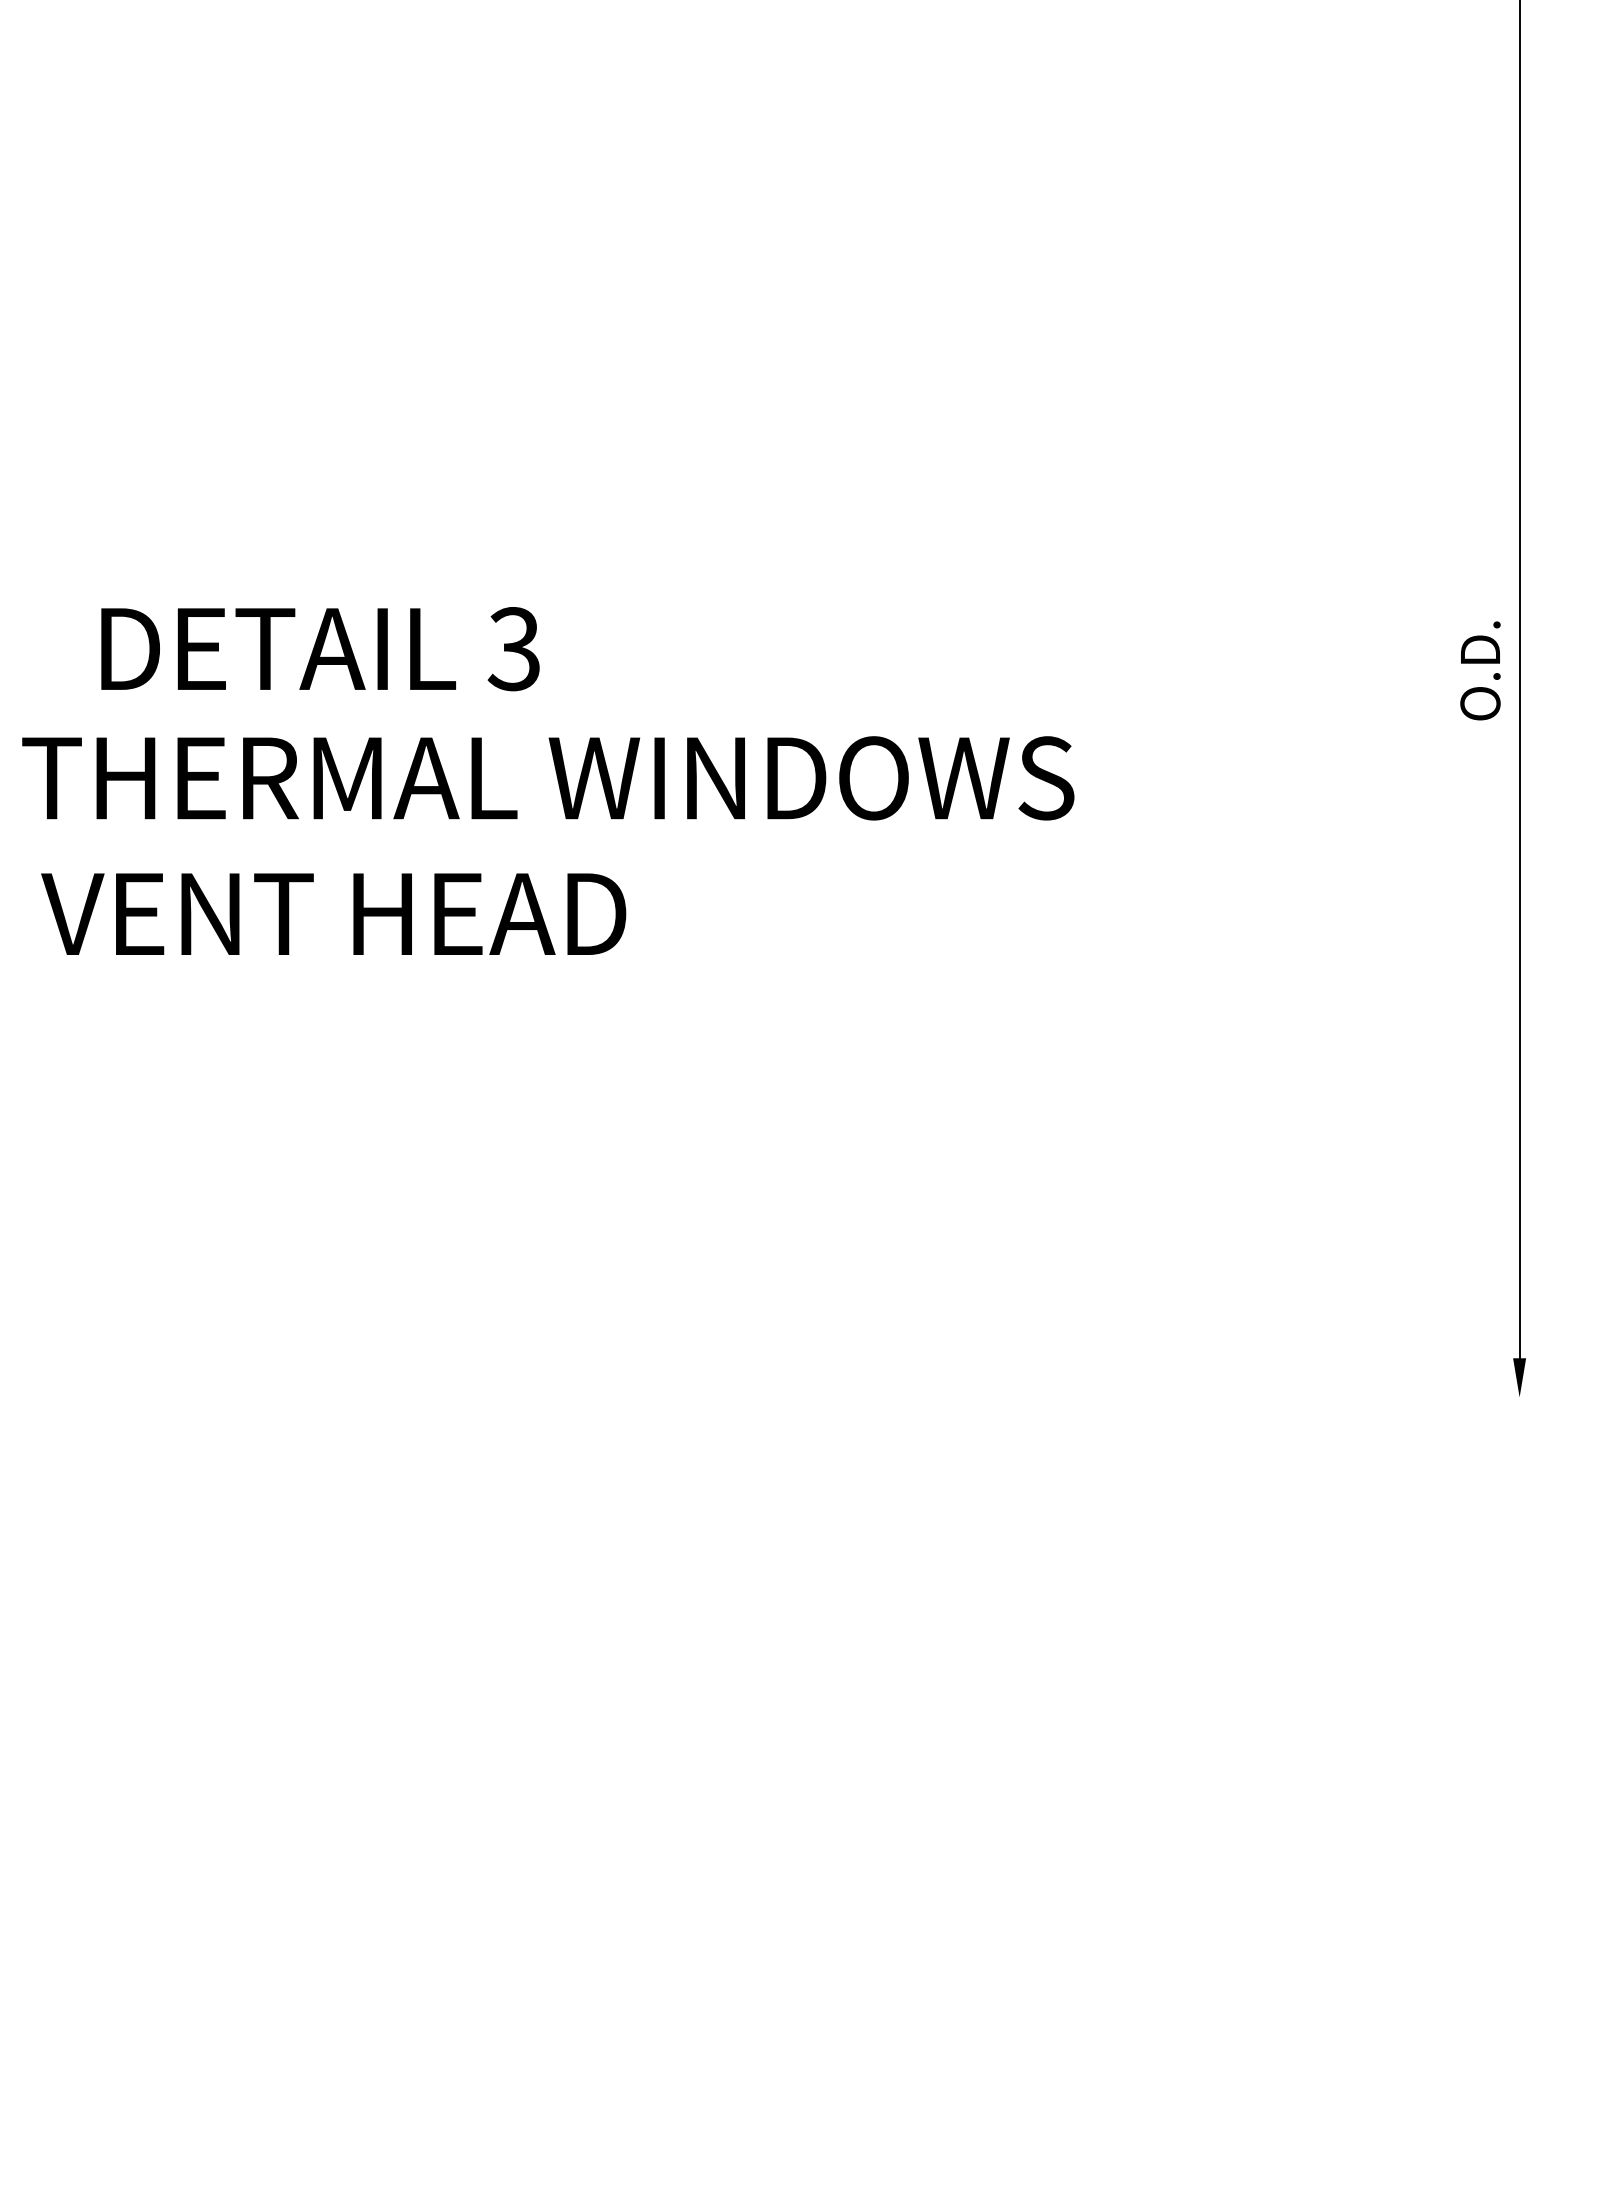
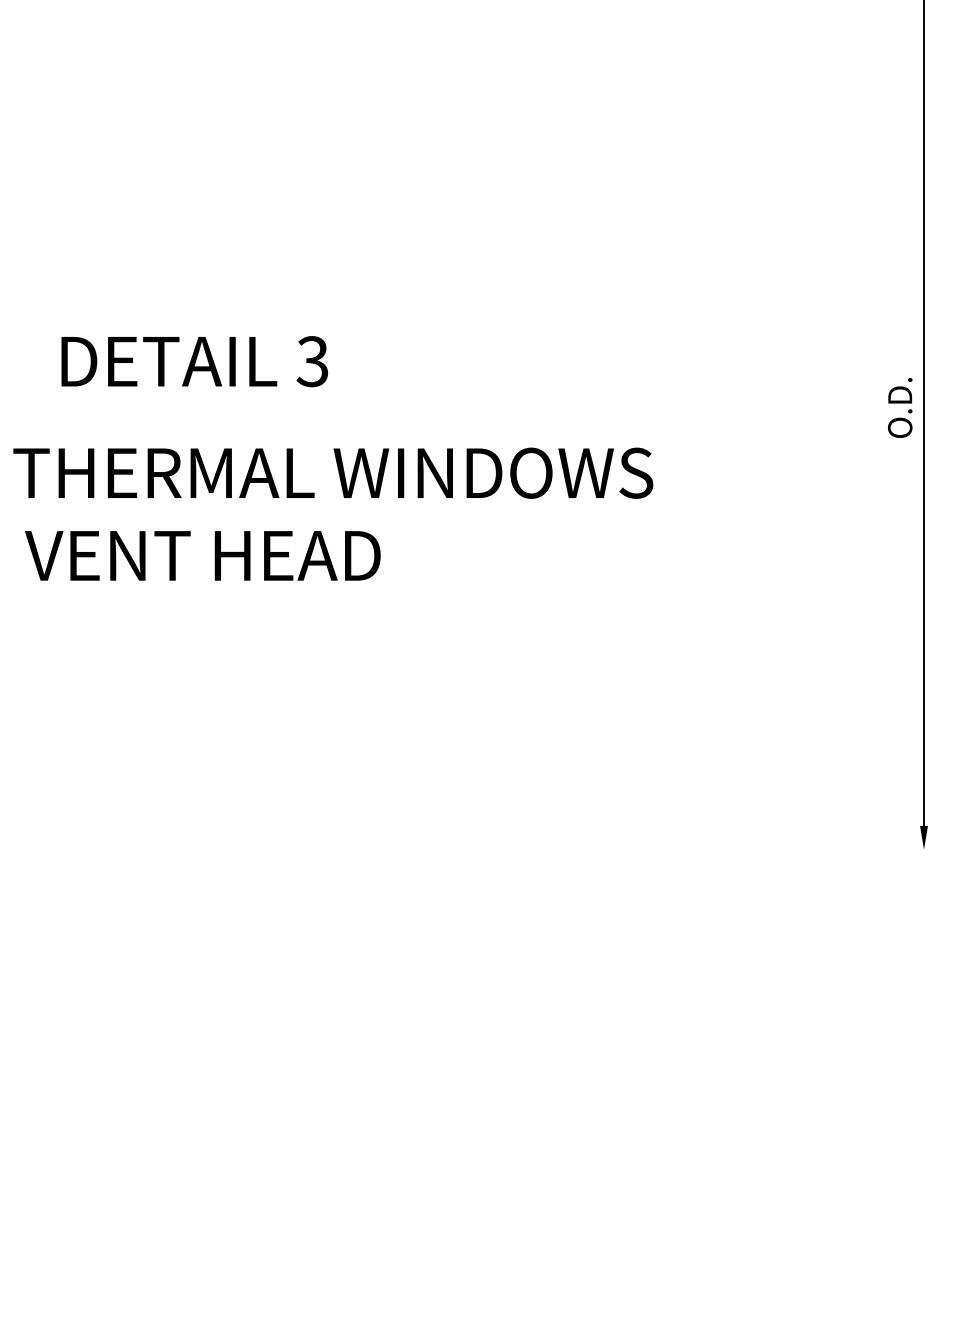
text: (320, 648) -> (194, 361), moved

